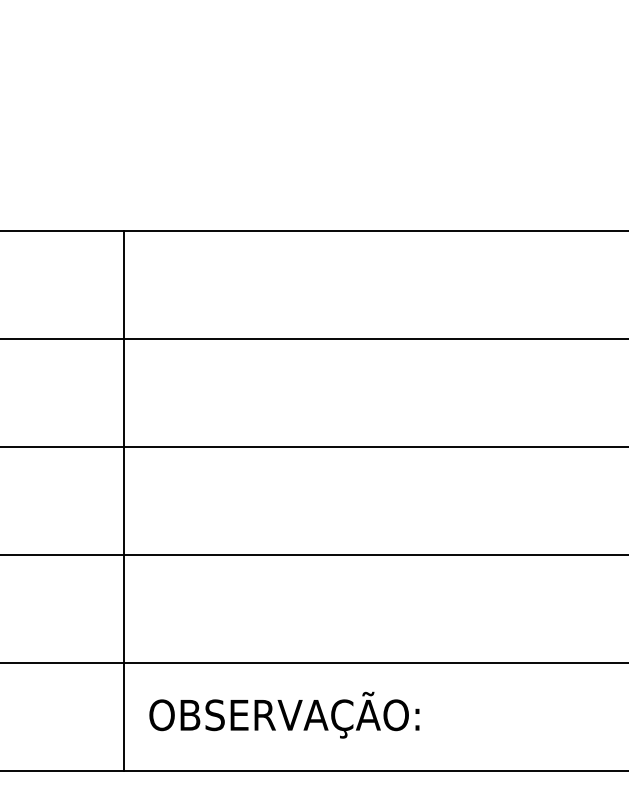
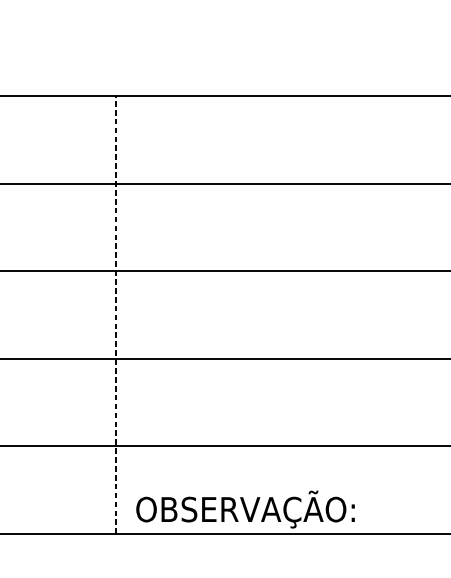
line: (124, 500) -> (116, 314), solid -> dashed
text: (284, 714) -> (245, 508), moved

